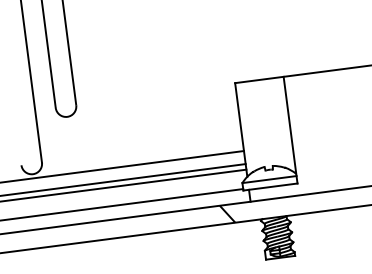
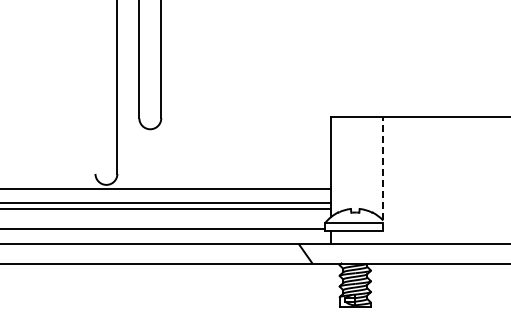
line: (290, 129) -> (383, 173), solid -> dashed

